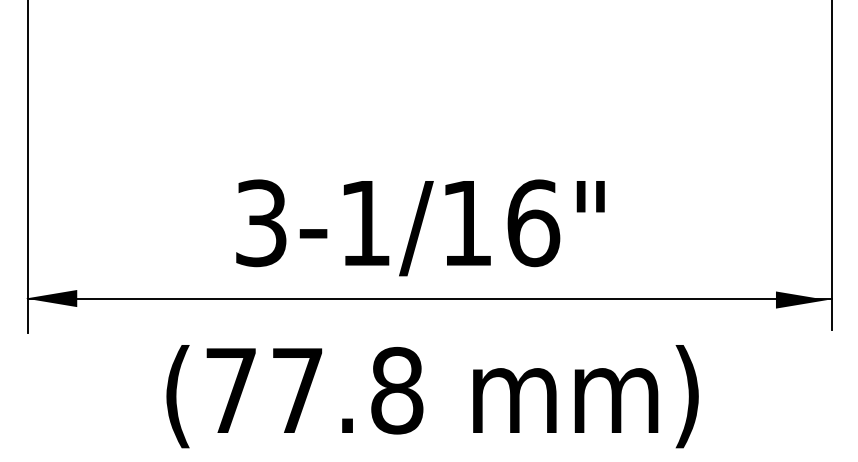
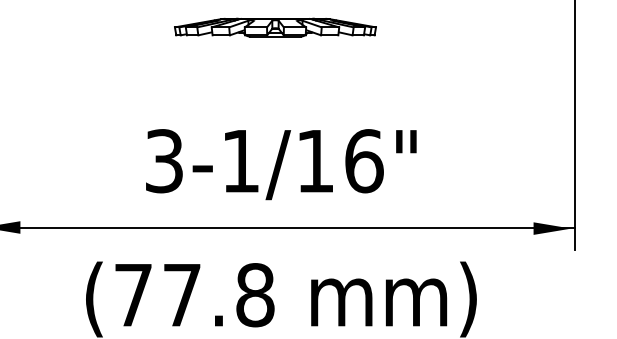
part: (424, 26) -> (275, 27), added
text: (420, 227) -> (281, 164), moved

